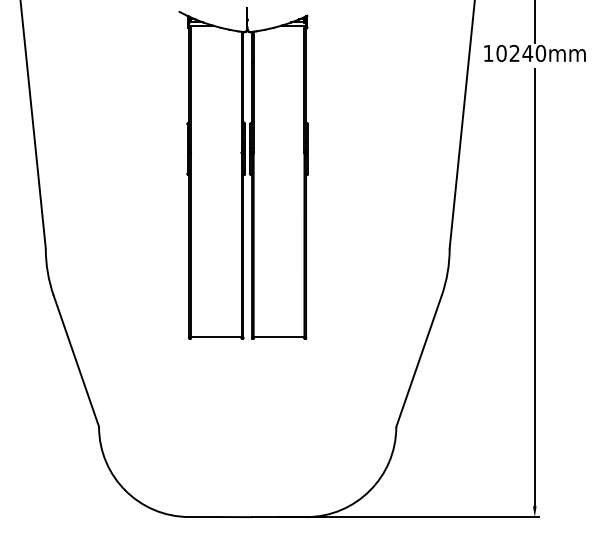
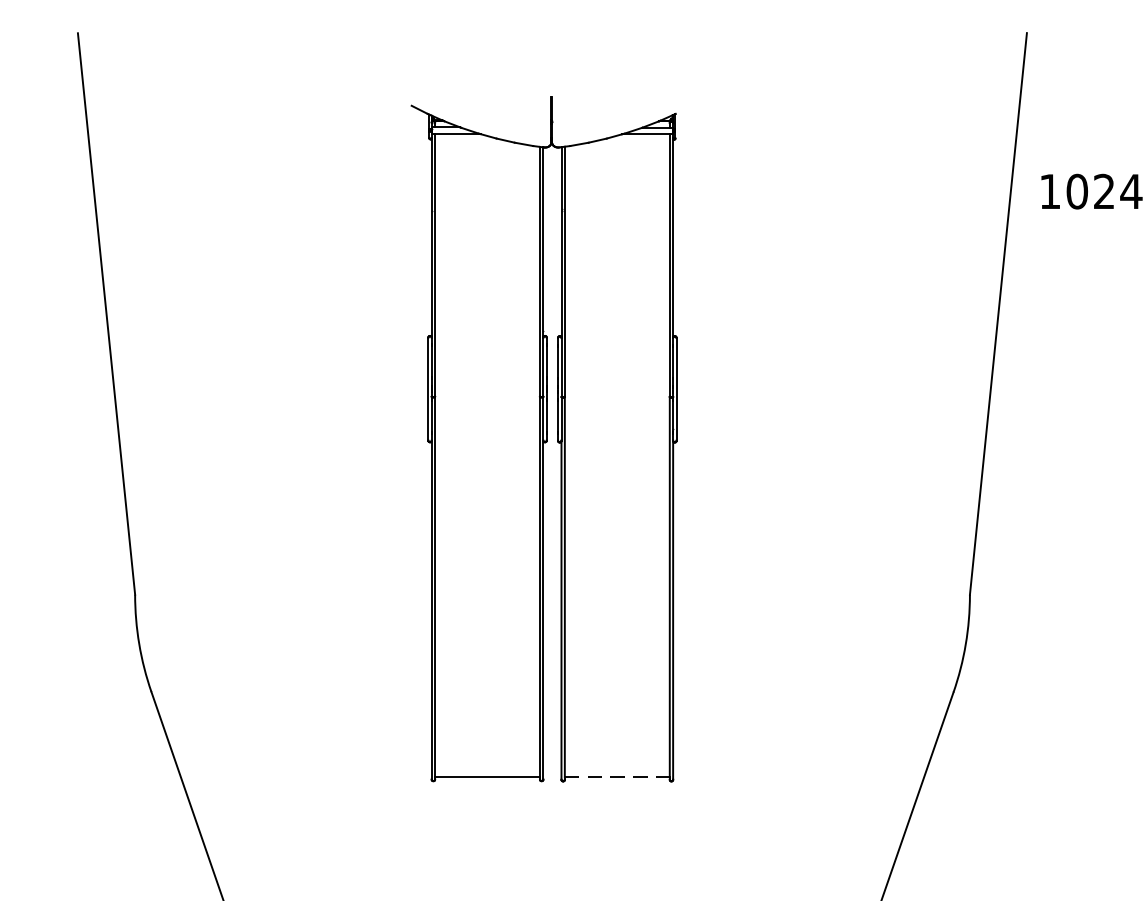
line: (279, 336) -> (618, 776), solid -> dashed

